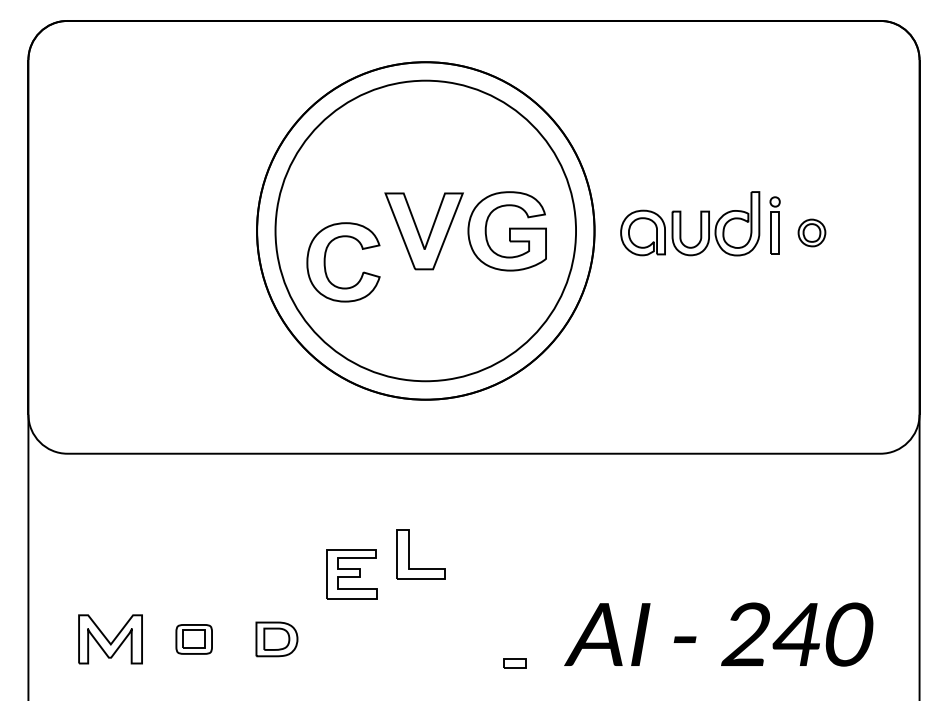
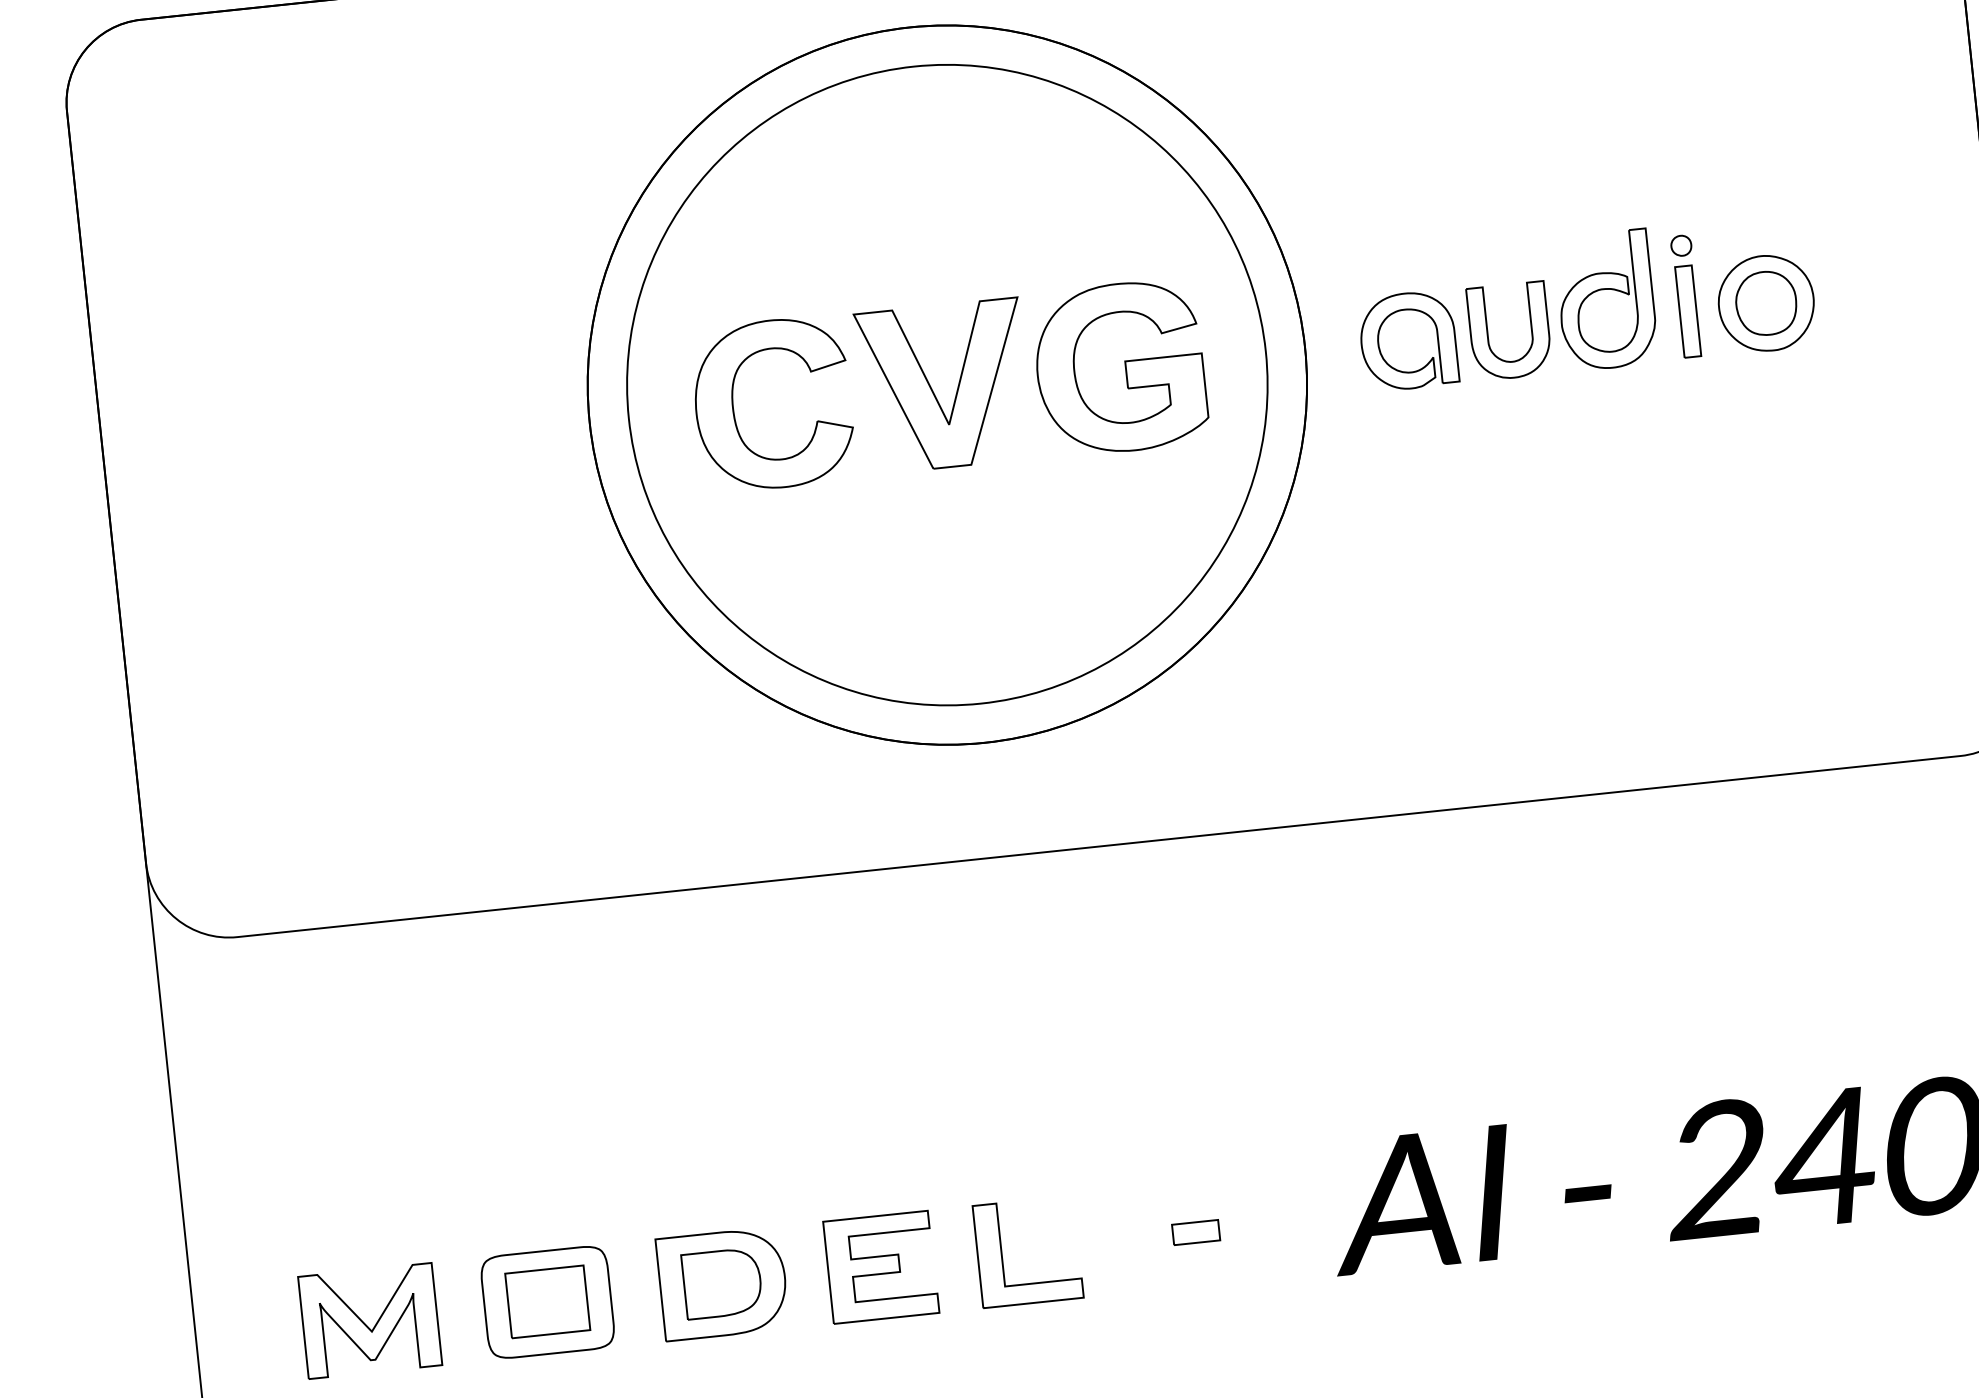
part: (811, 232) -> (1765, 302), size x1.67
part: (325, 262) -> (734, 408), moved
part: (409, 554) -> (1003, 1254), moved
part: (351, 574) -> (880, 1267), moved
part: (193, 639) -> (545, 1302), size x1.67
part: (276, 639) -> (721, 1284), size x1.43
part: (514, 663) -> (1194, 1232), moved

